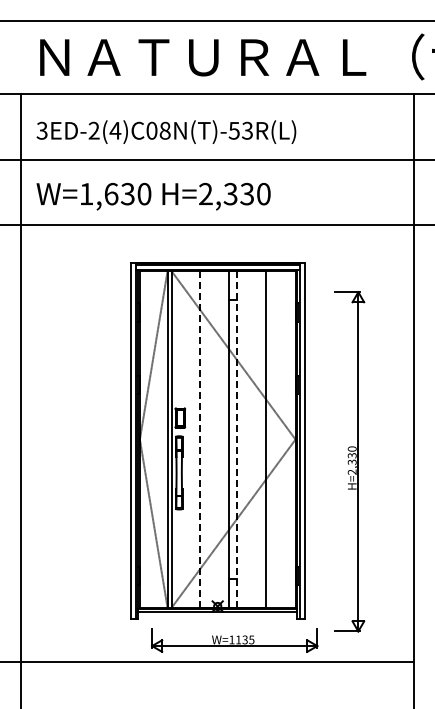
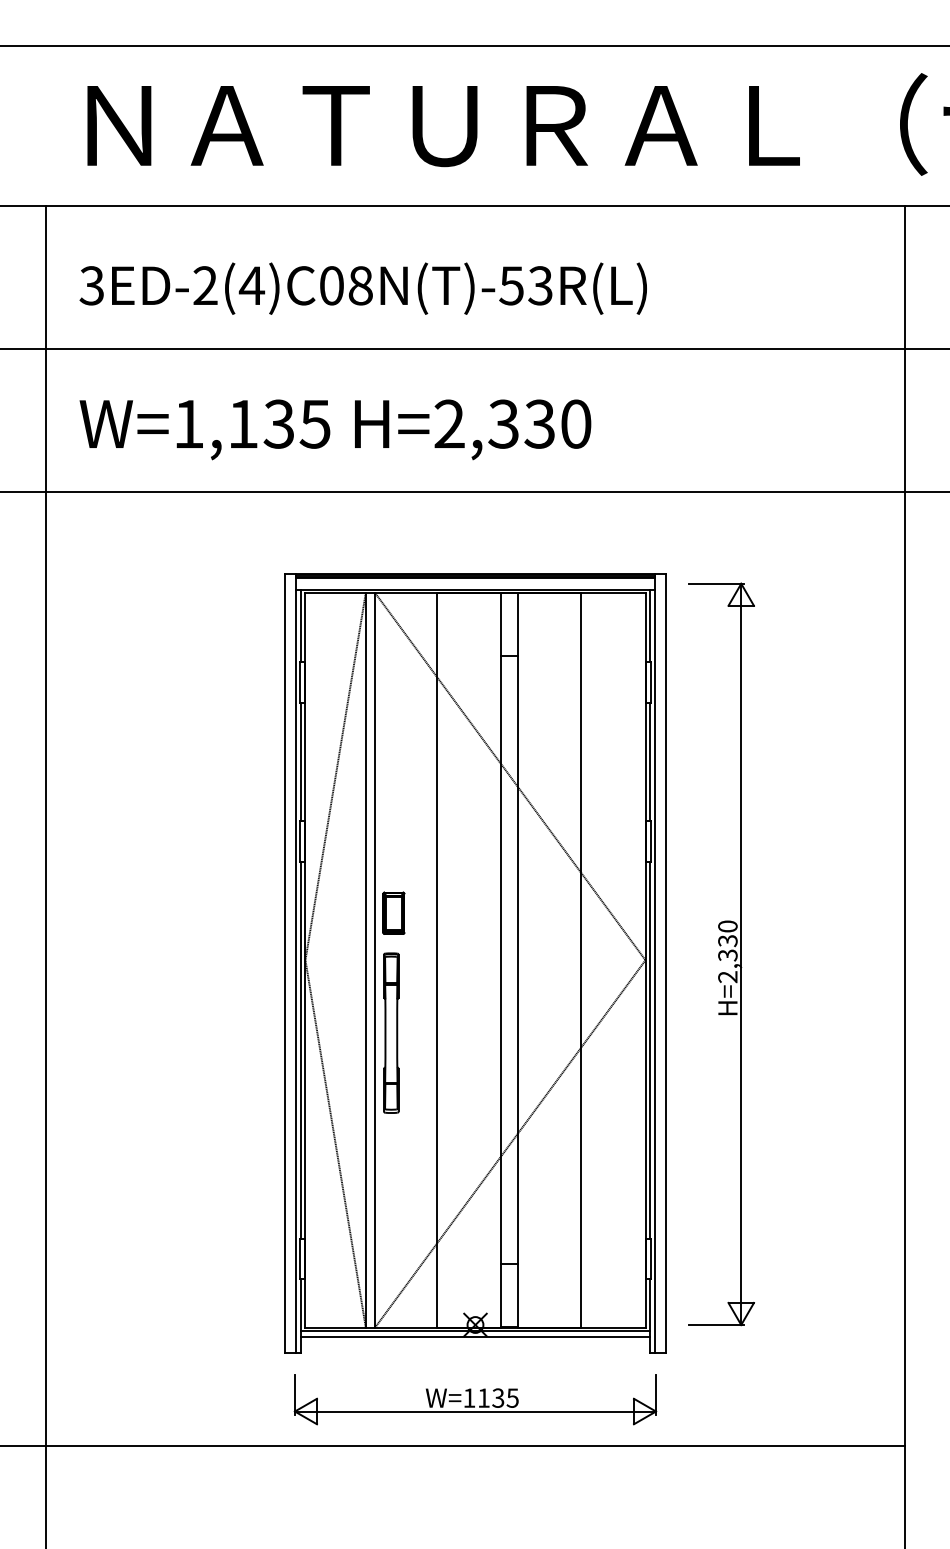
text: (128, 193) -> (280, 422), W=1,630 -> W=1,135
line: (200, 440) -> (437, 962), dashed -> solid
line: (237, 440) -> (518, 962), dashed -> solid
part: (349, 461) -> (721, 953), moved
part: (234, 640) -> (475, 1399), moved

